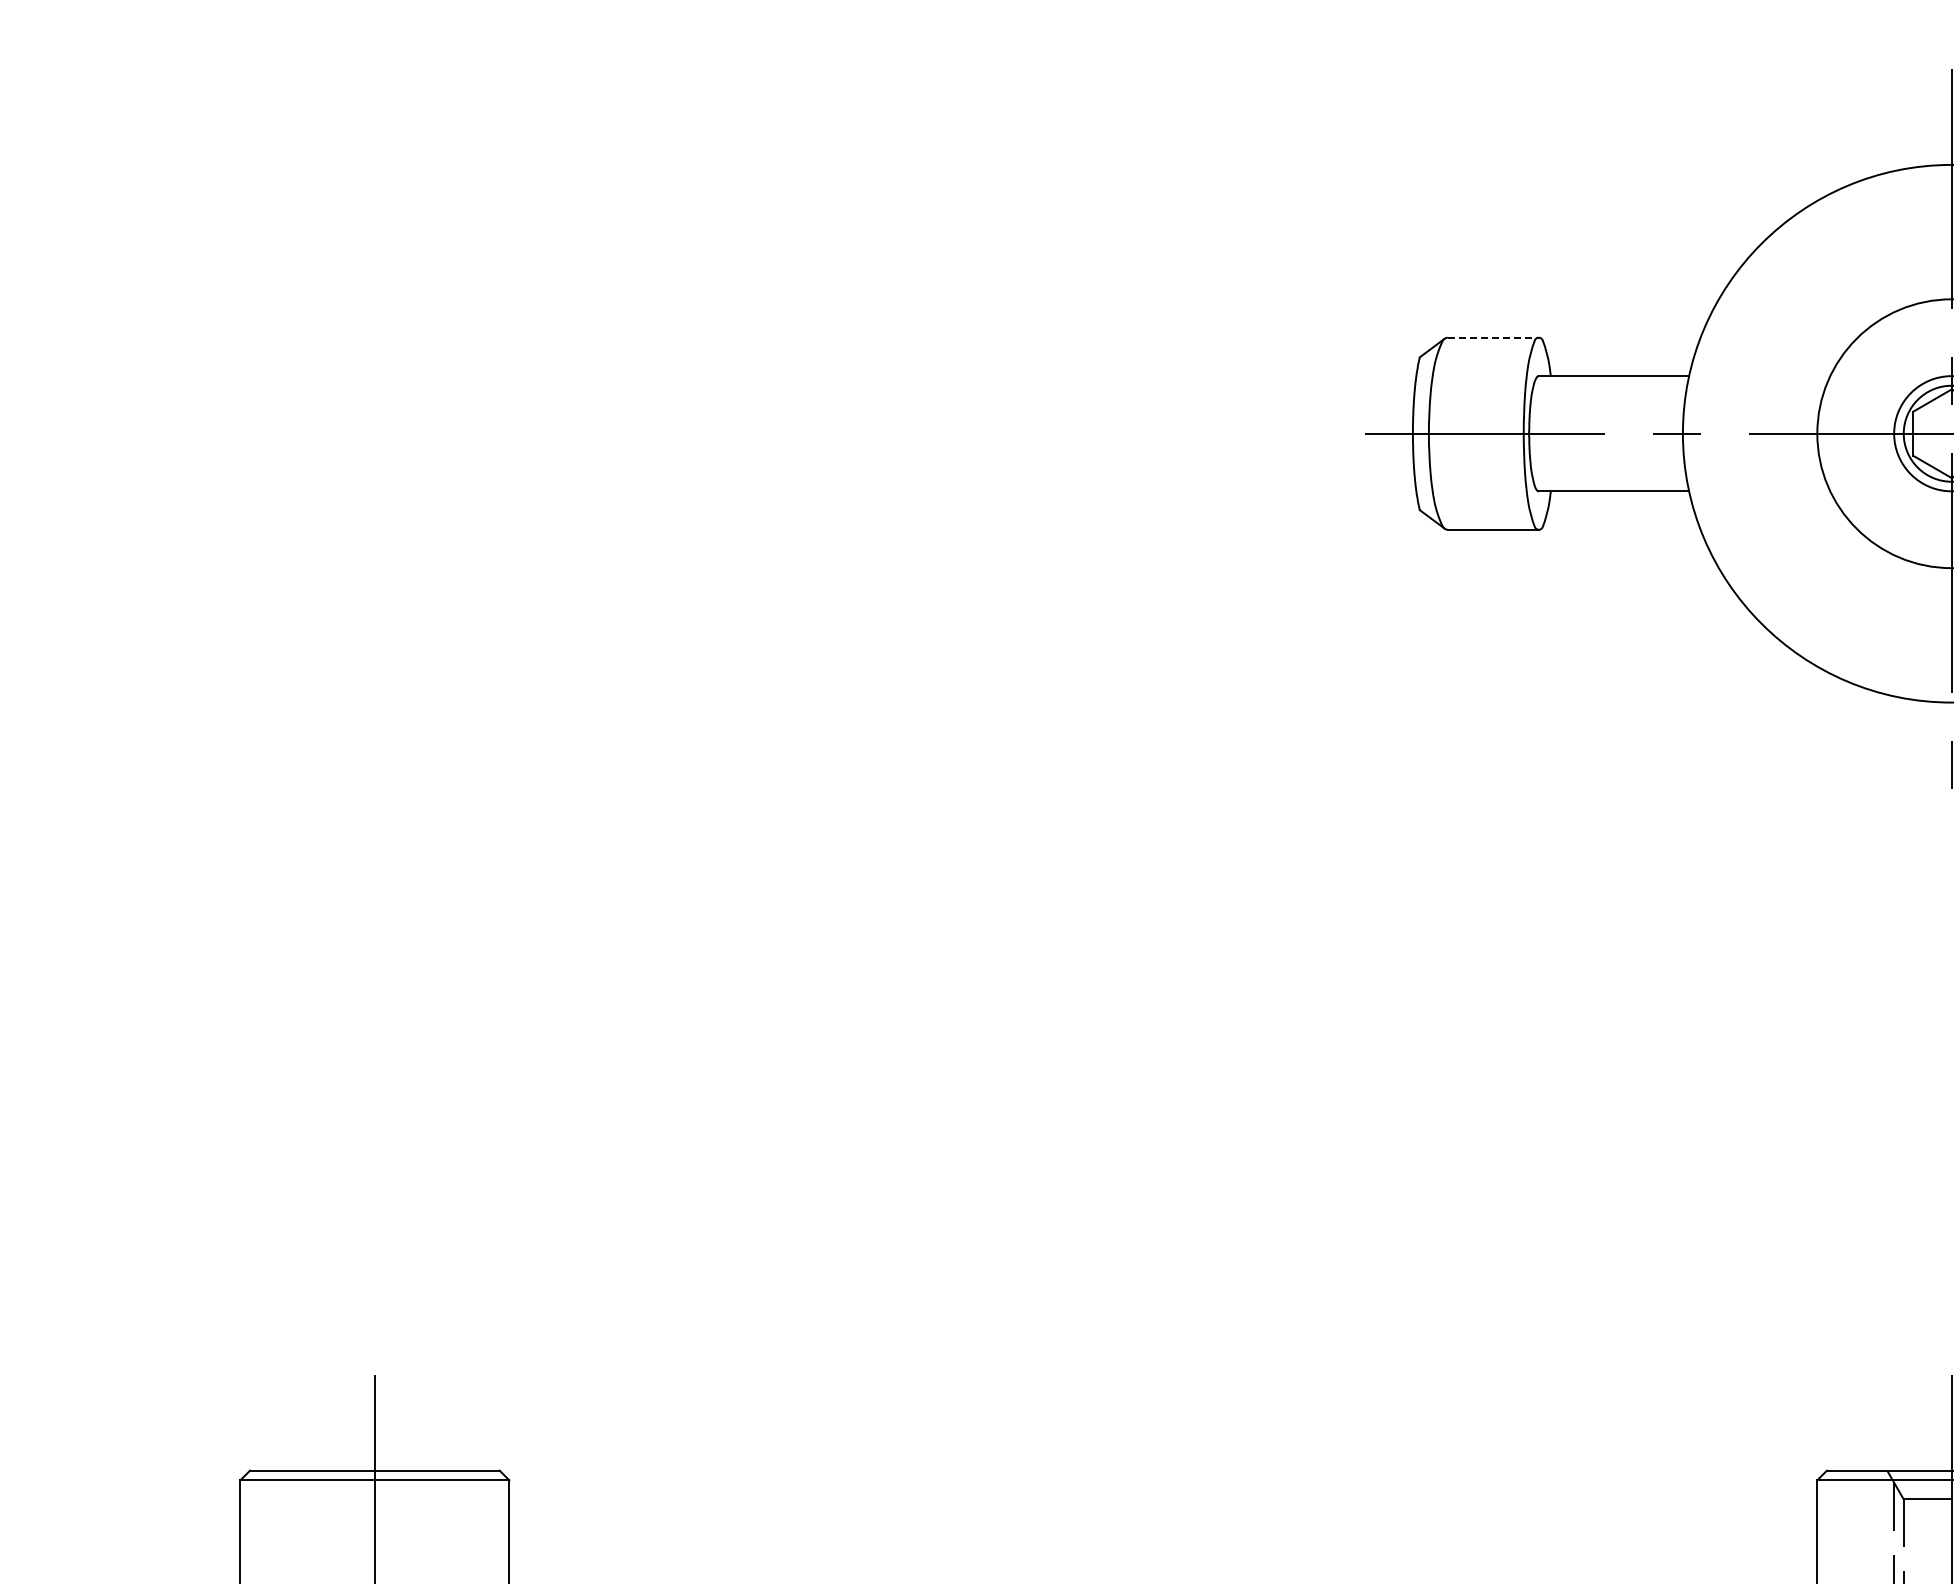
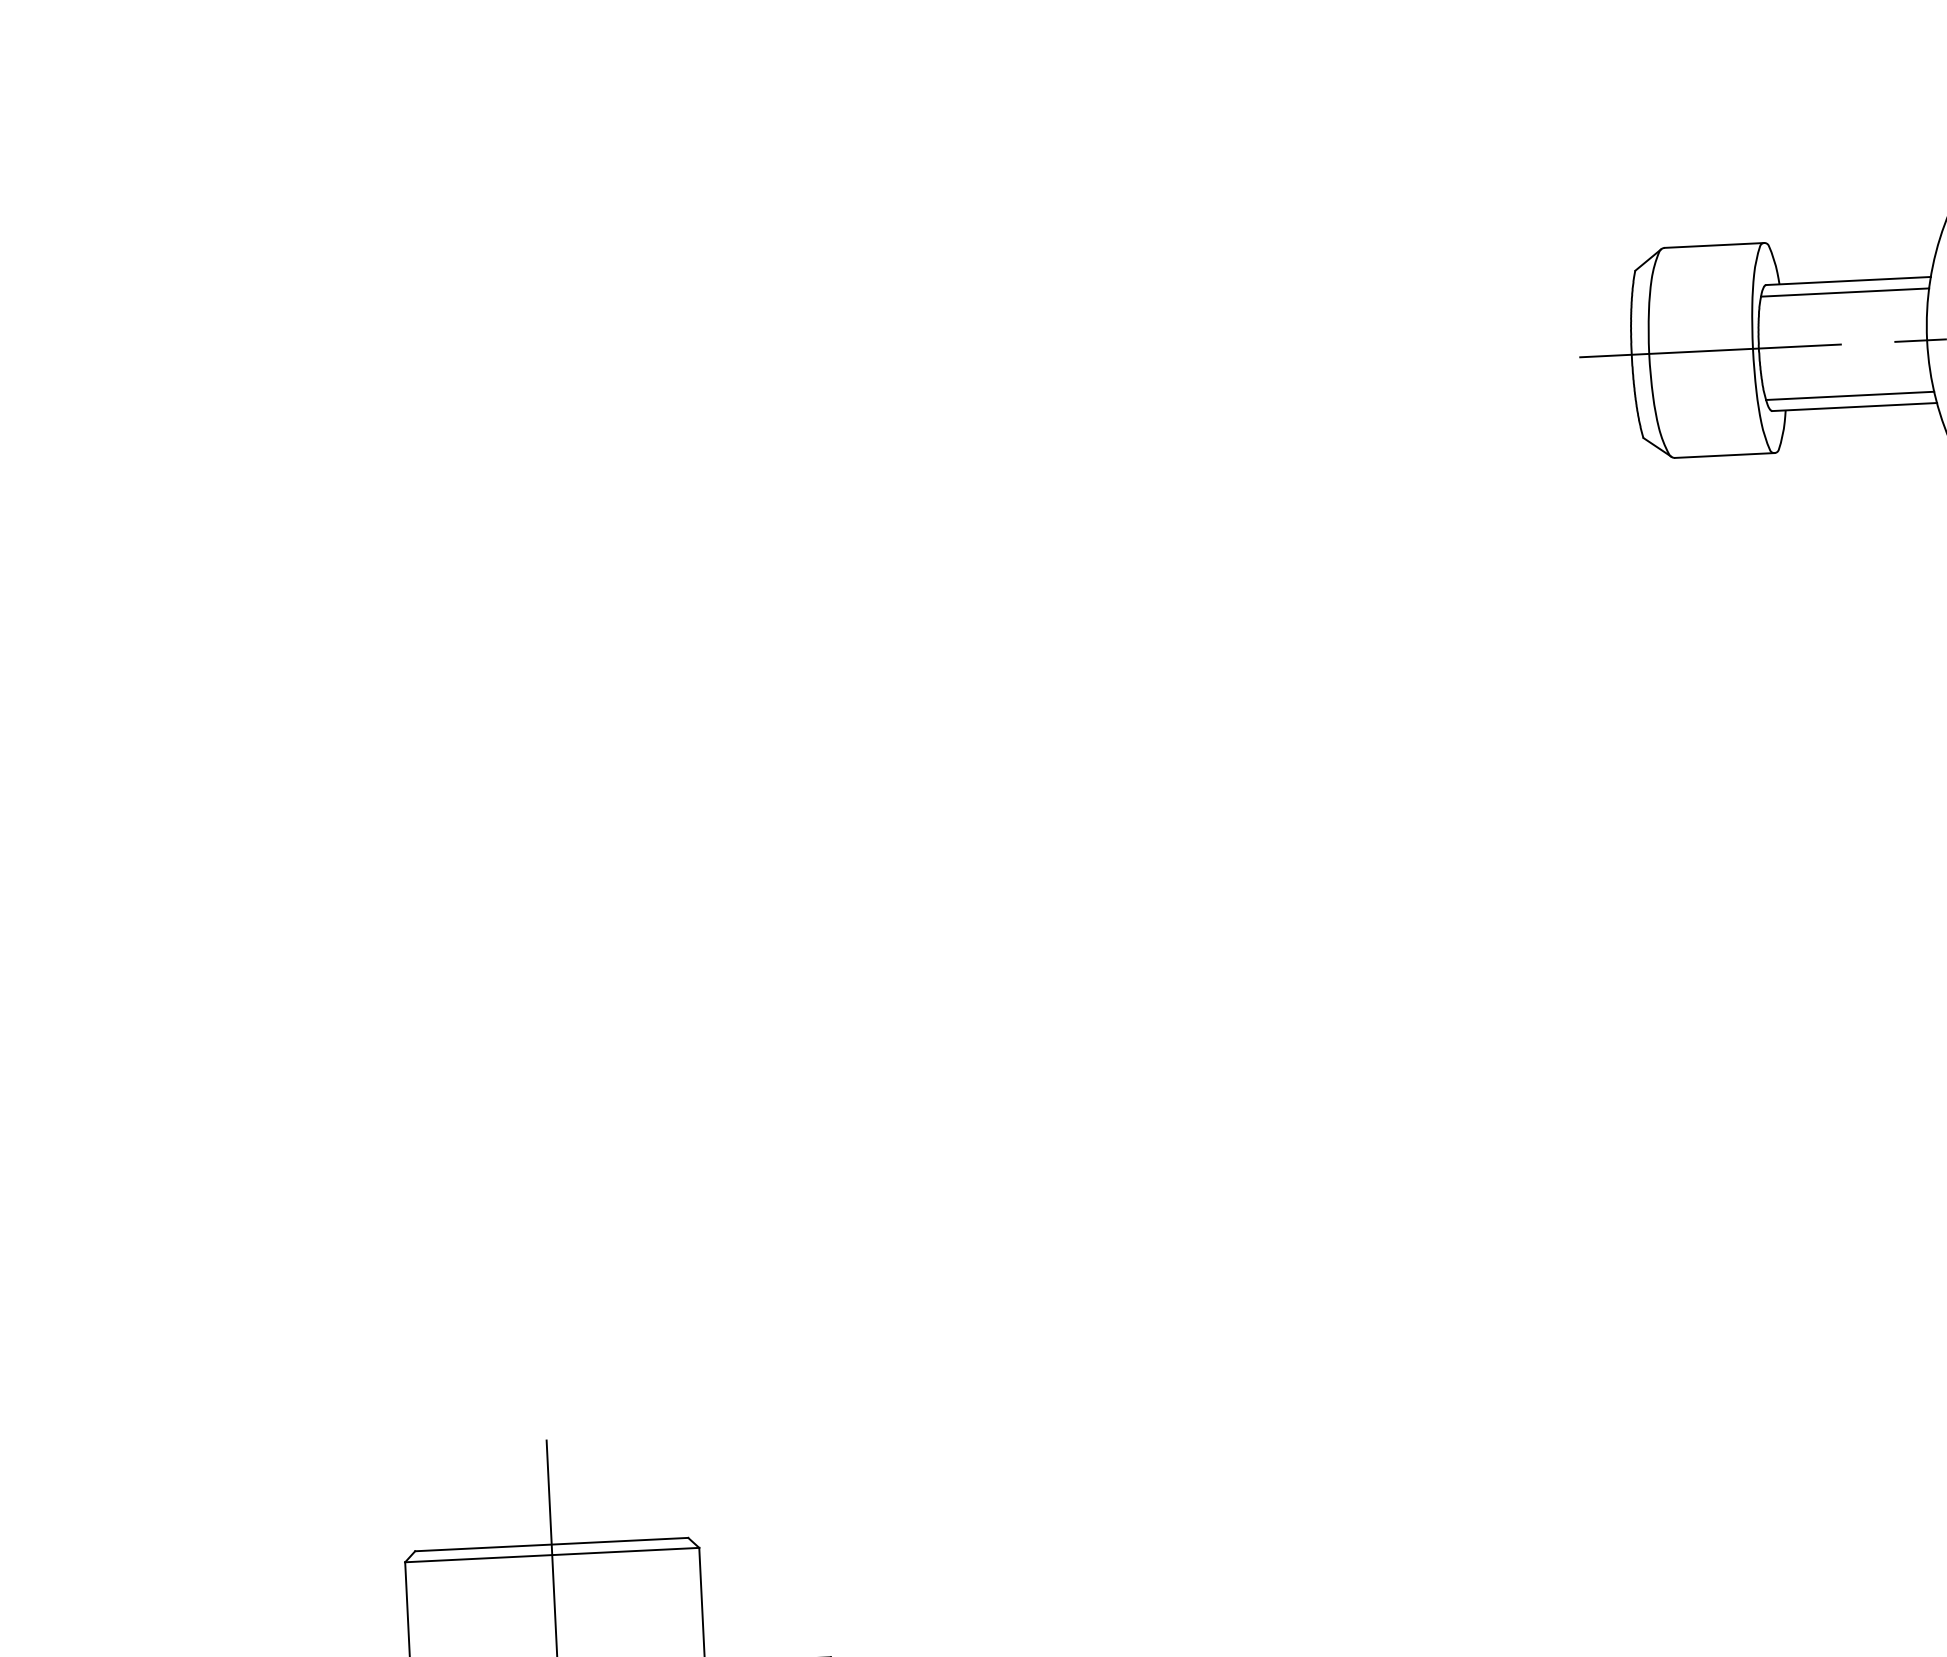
line: (1493, 337) -> (1714, 245), dashed -> solid
line: (1610, 386) -> (1845, 292), added
line: (1610, 480) -> (1850, 395), added

